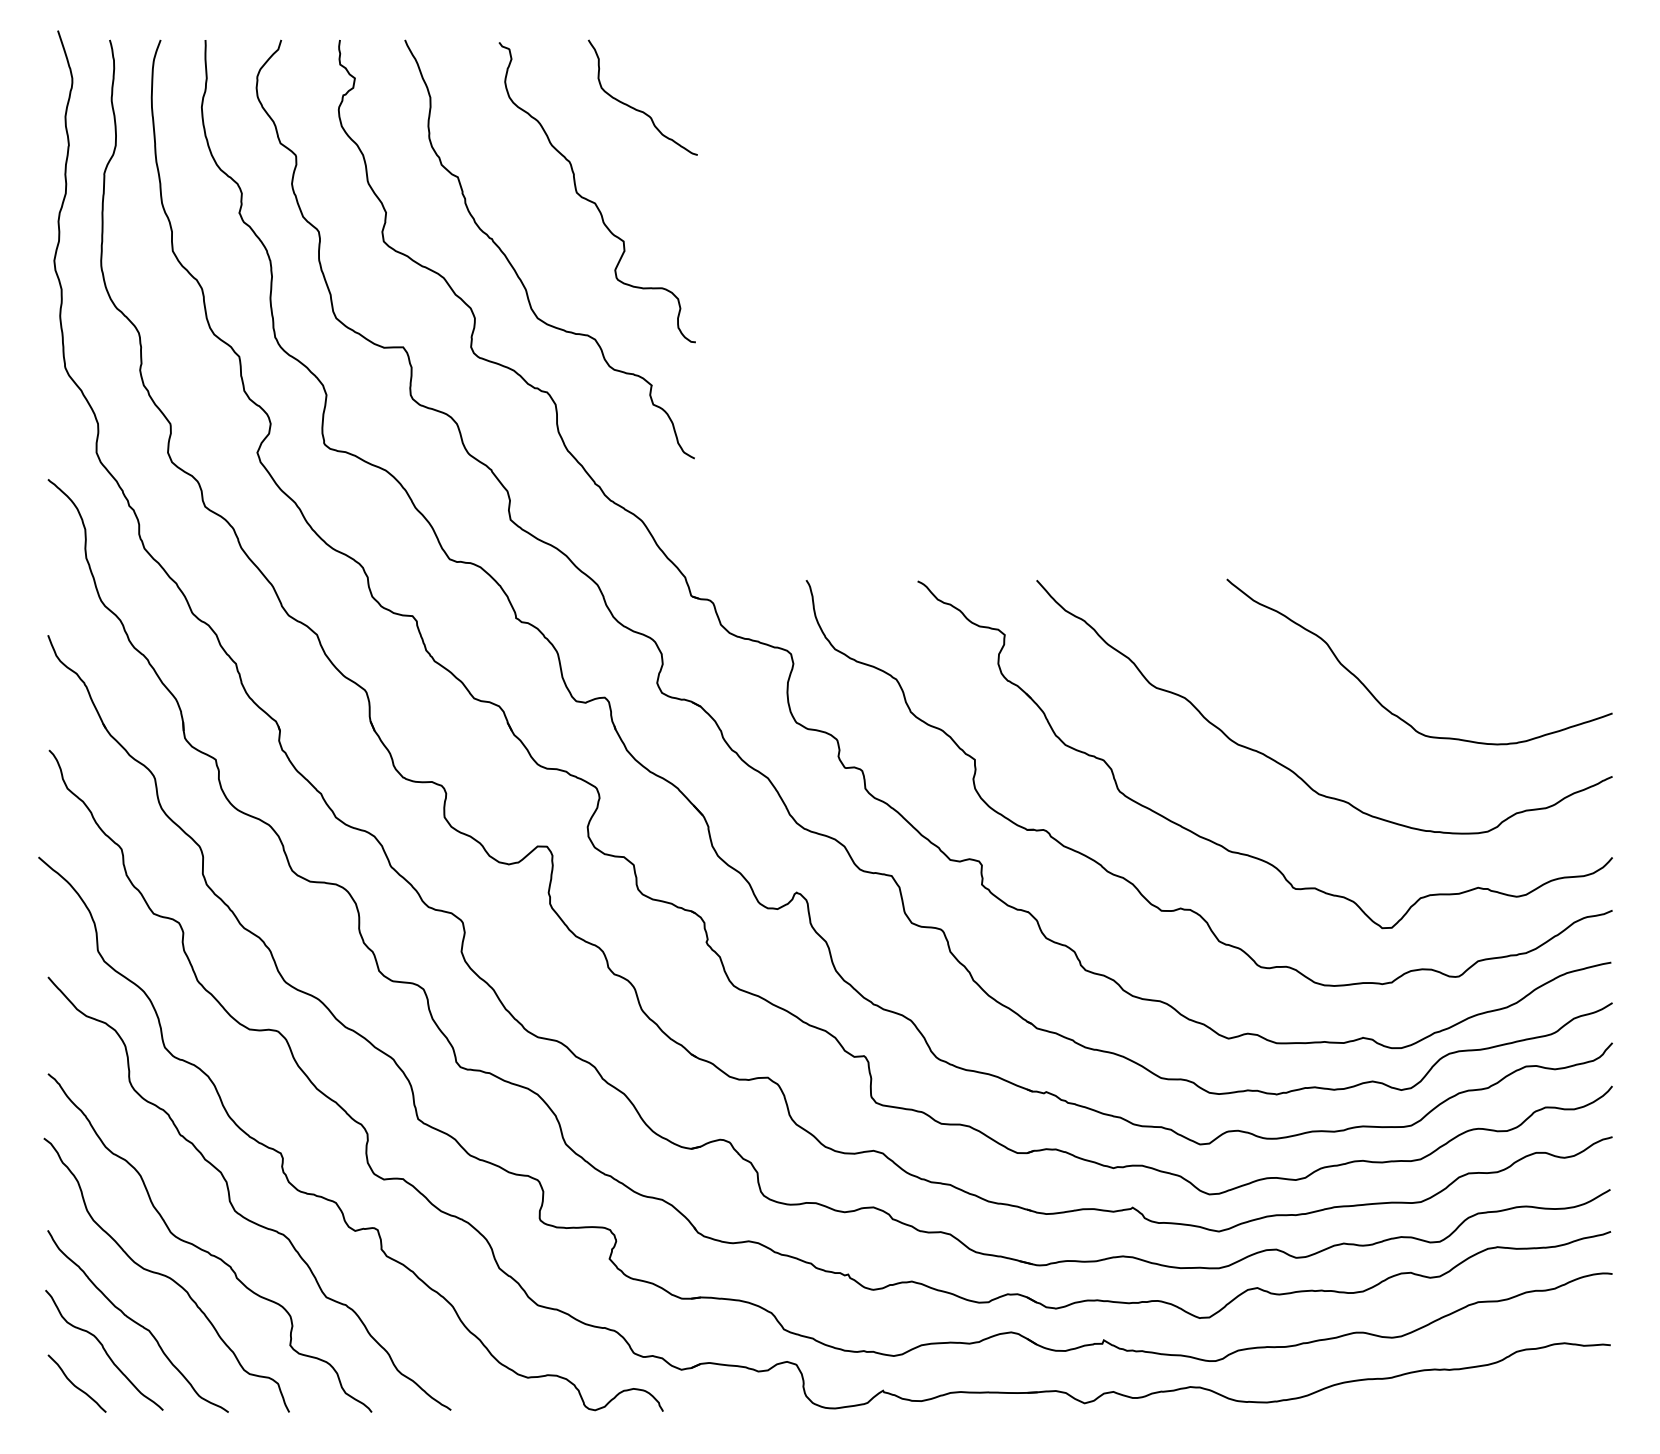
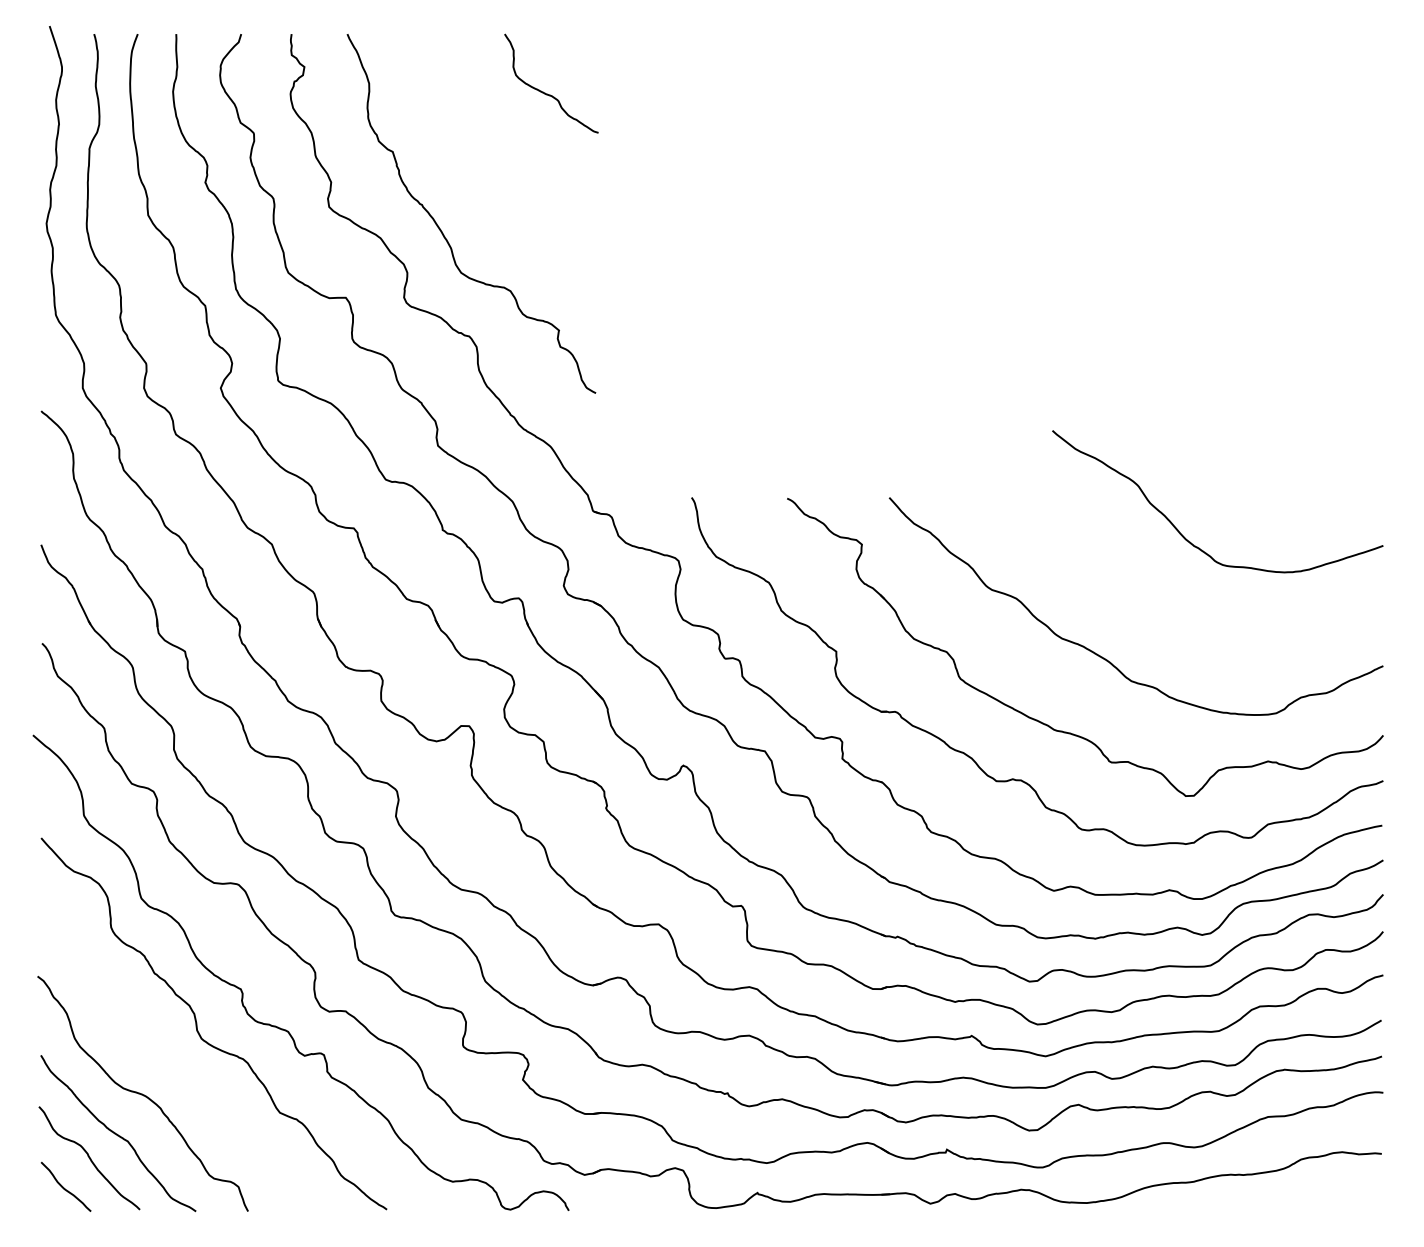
curve: (591, 200) -> (507, 171), removed
curve: (1374, 695) -> (1179, 530), moved
curve: (206, 1250) -> (177, 1072), removed

